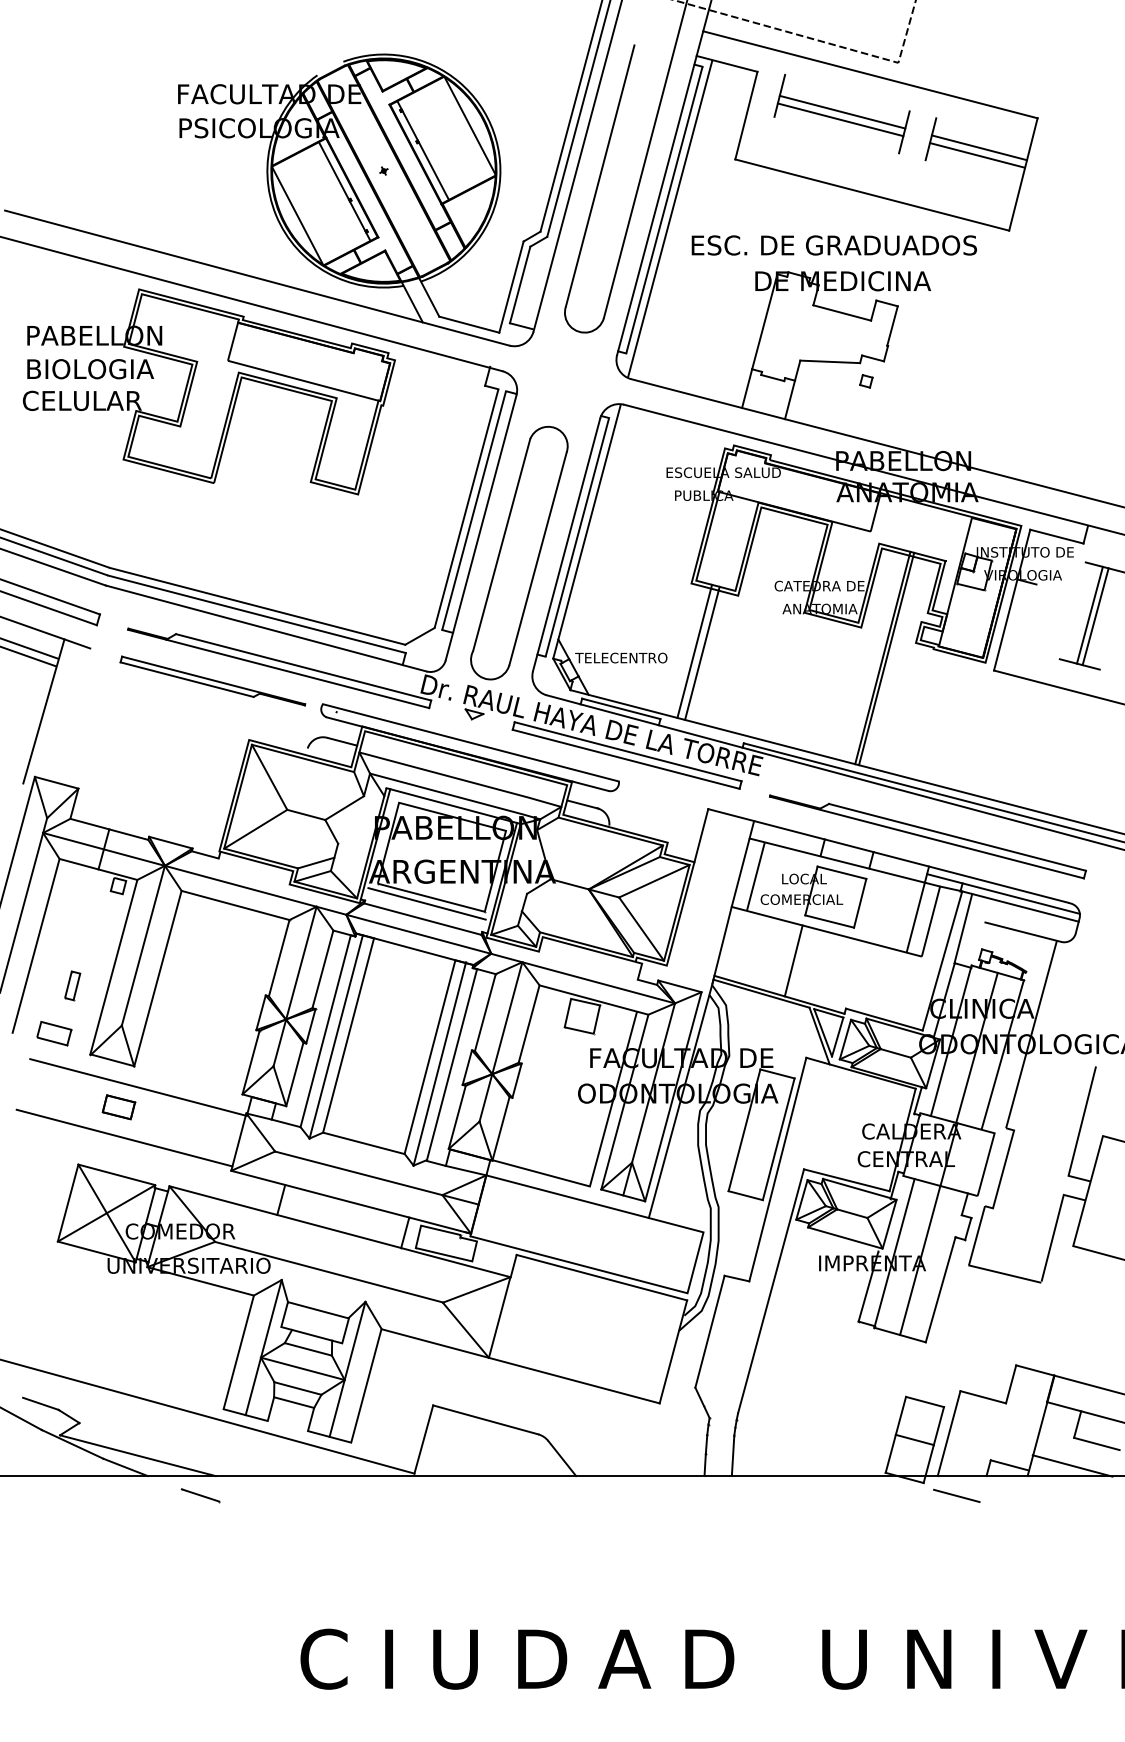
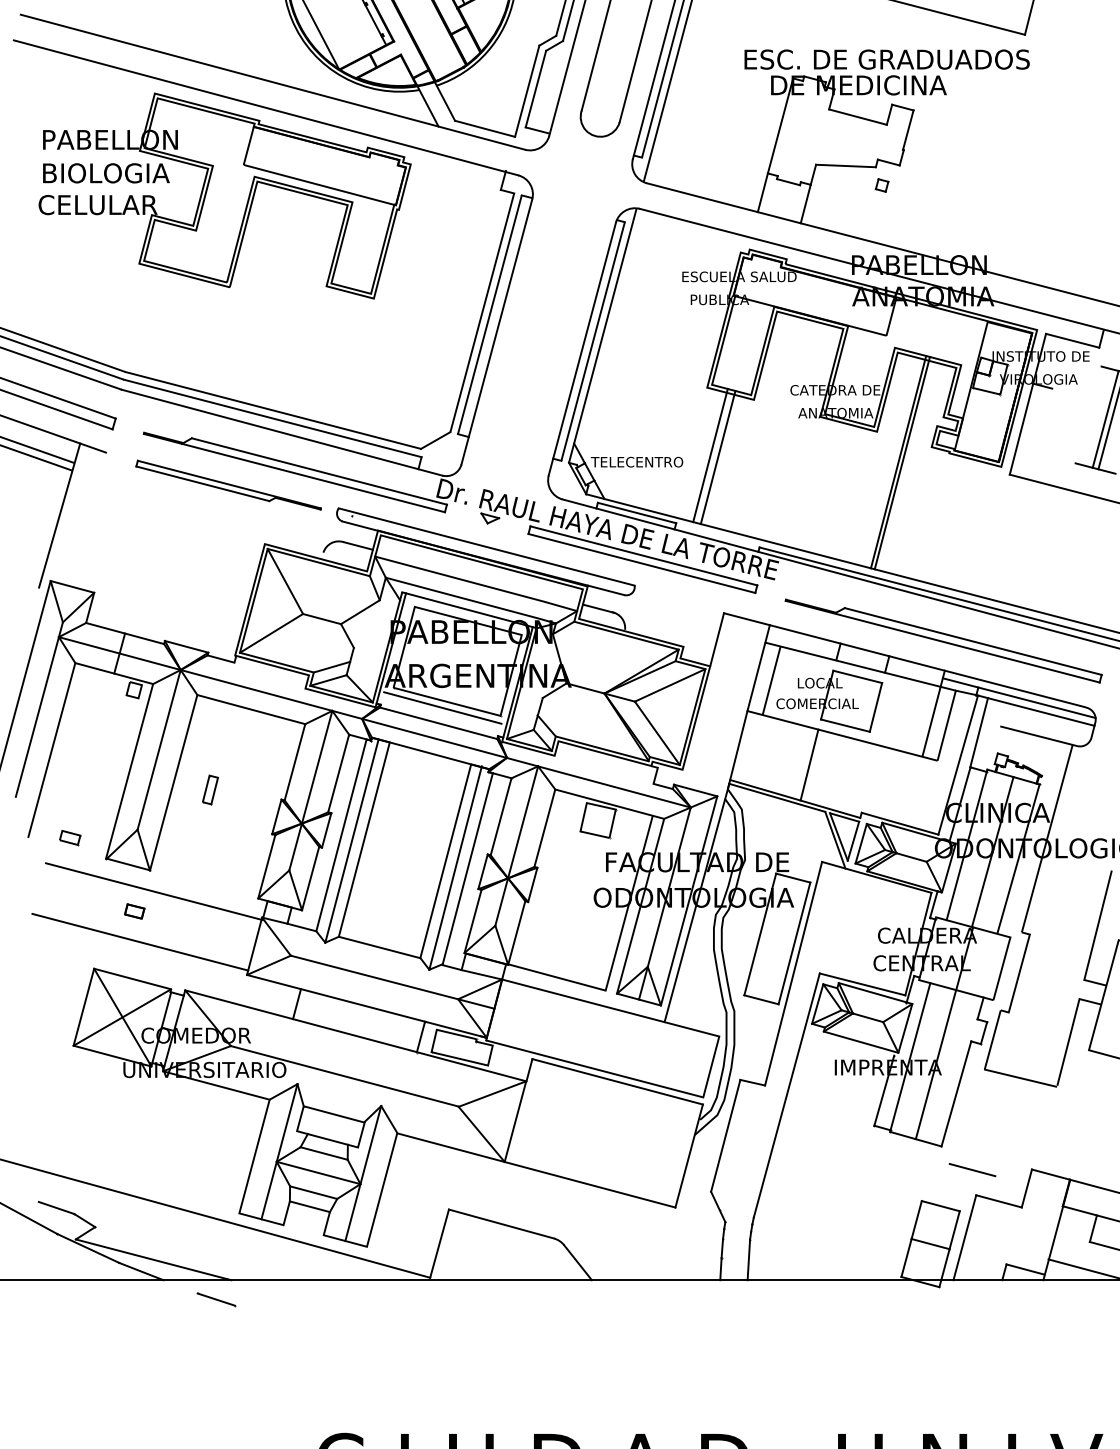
text: (833, 245) -> (886, 59), moved
part: (519, 552) -> (535, 356), removed
part: (72, 985) -> (210, 789), moved
part: (54, 1033) -> (70, 837), size x0.6
part: (118, 1107) -> (134, 911), size x0.6
line: (956, 1495) -> (972, 1169), moved

